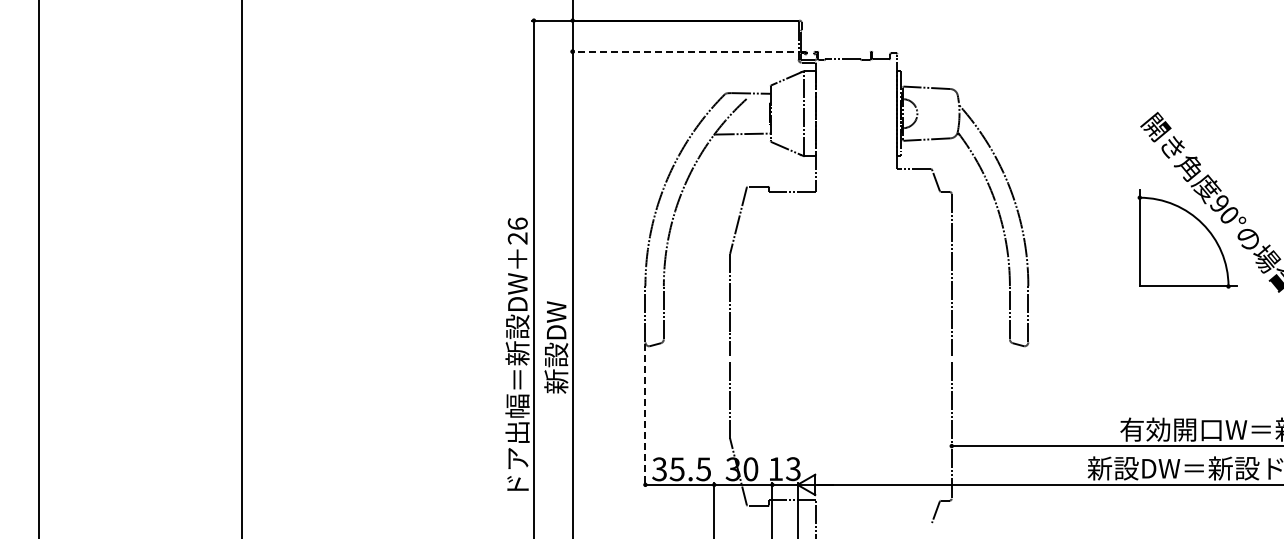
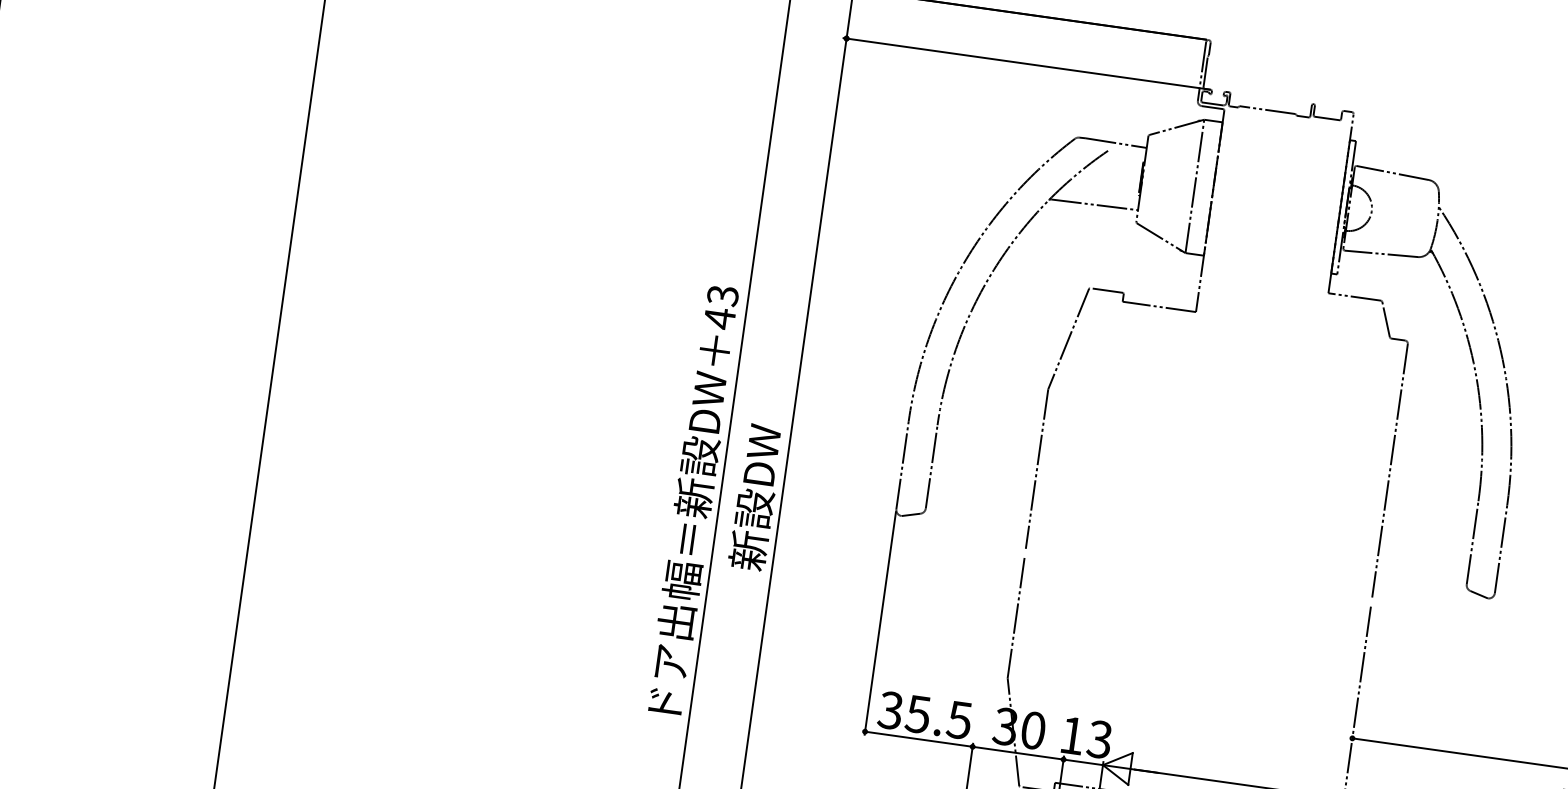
line: (687, 51) -> (1026, 63), dashed -> solid
text: (517, 231) -> (720, 307), 26 -> 43
line: (645, 416) -> (880, 624), dashed -> solid

